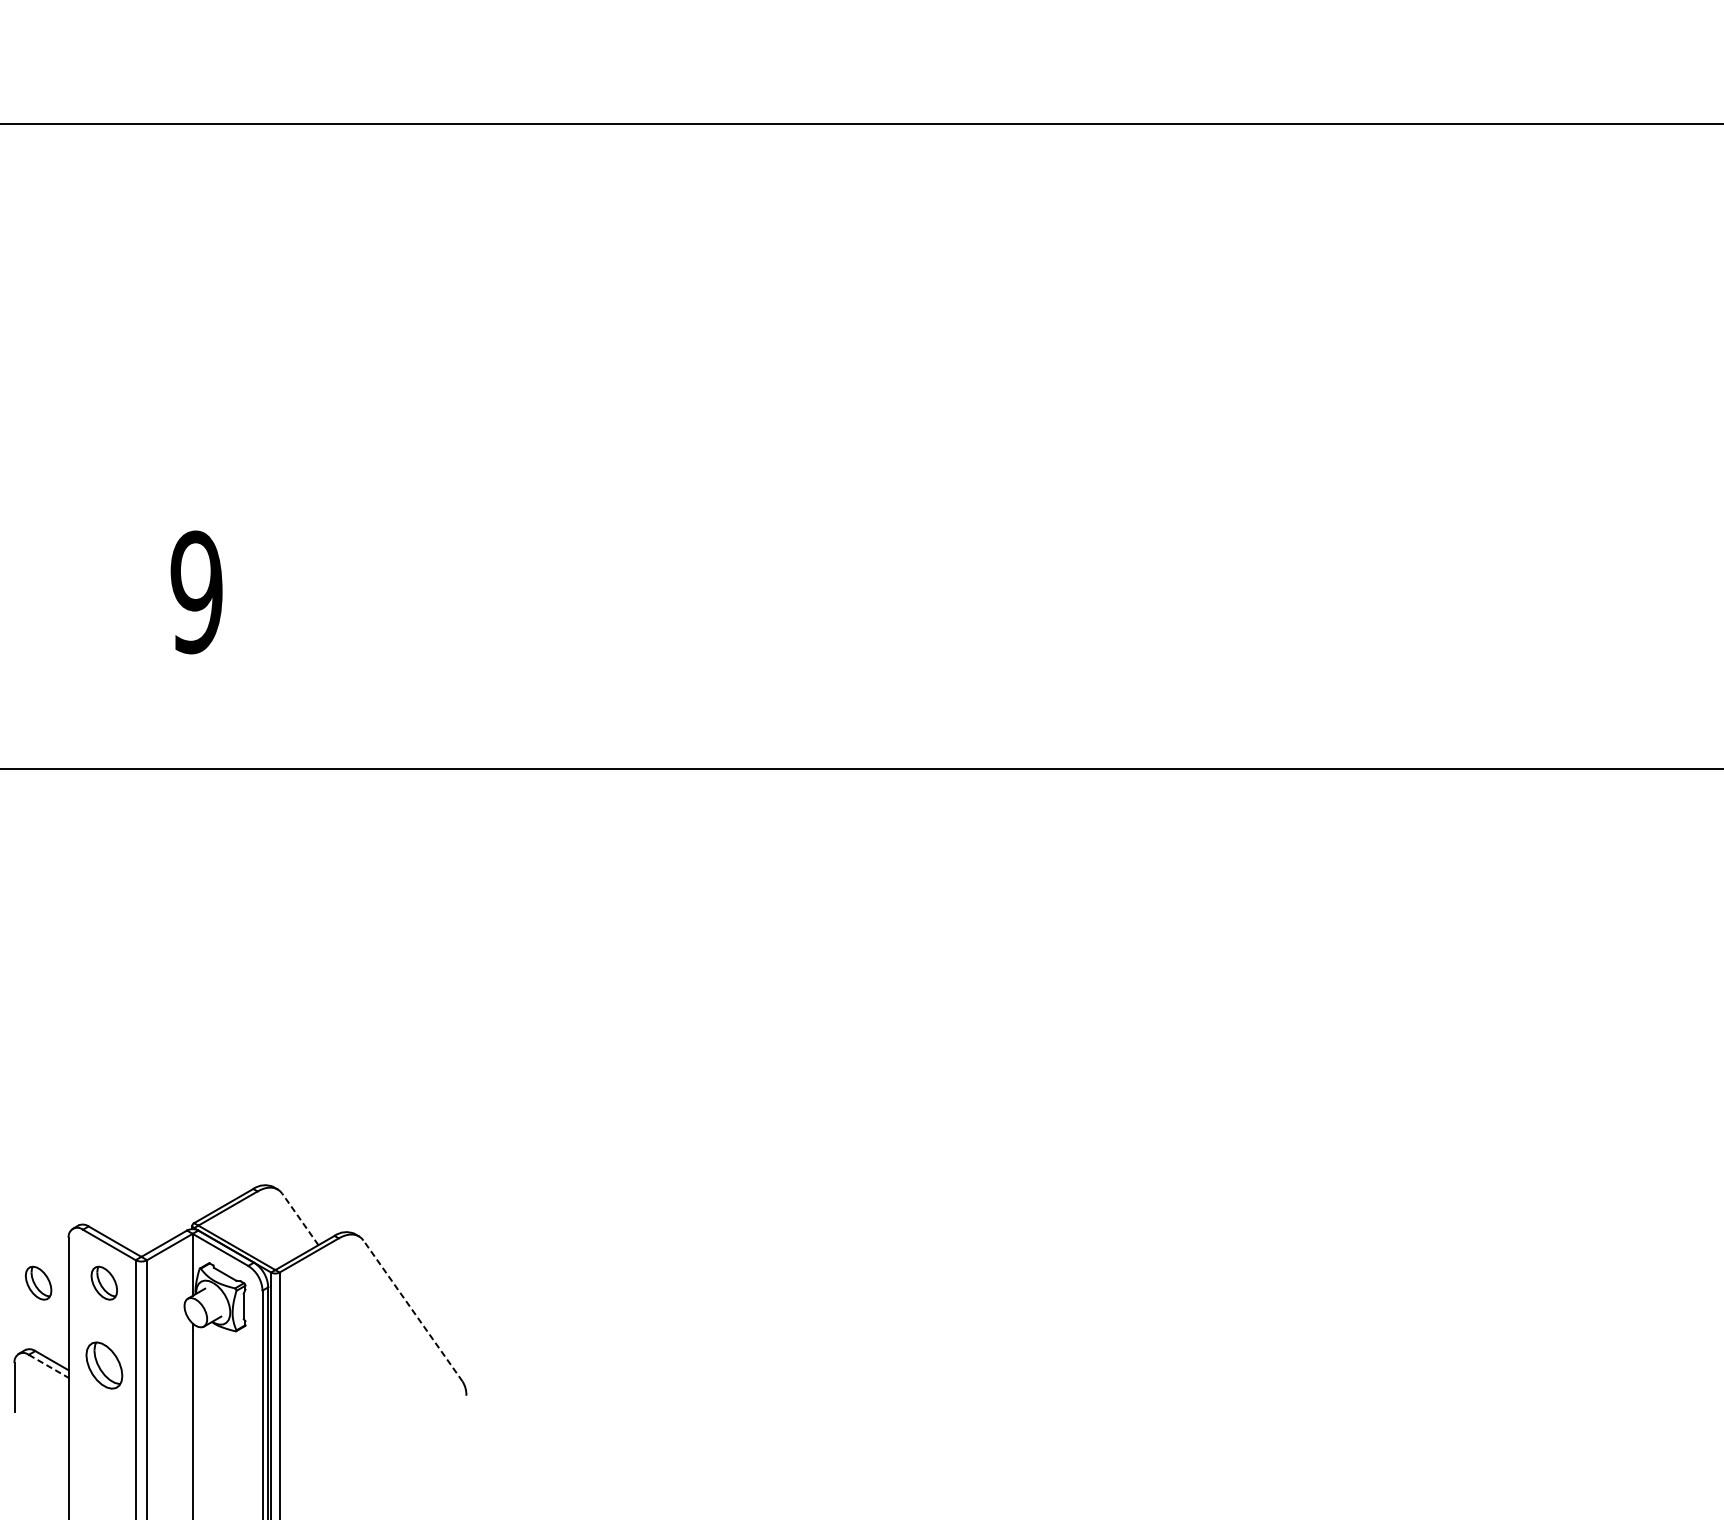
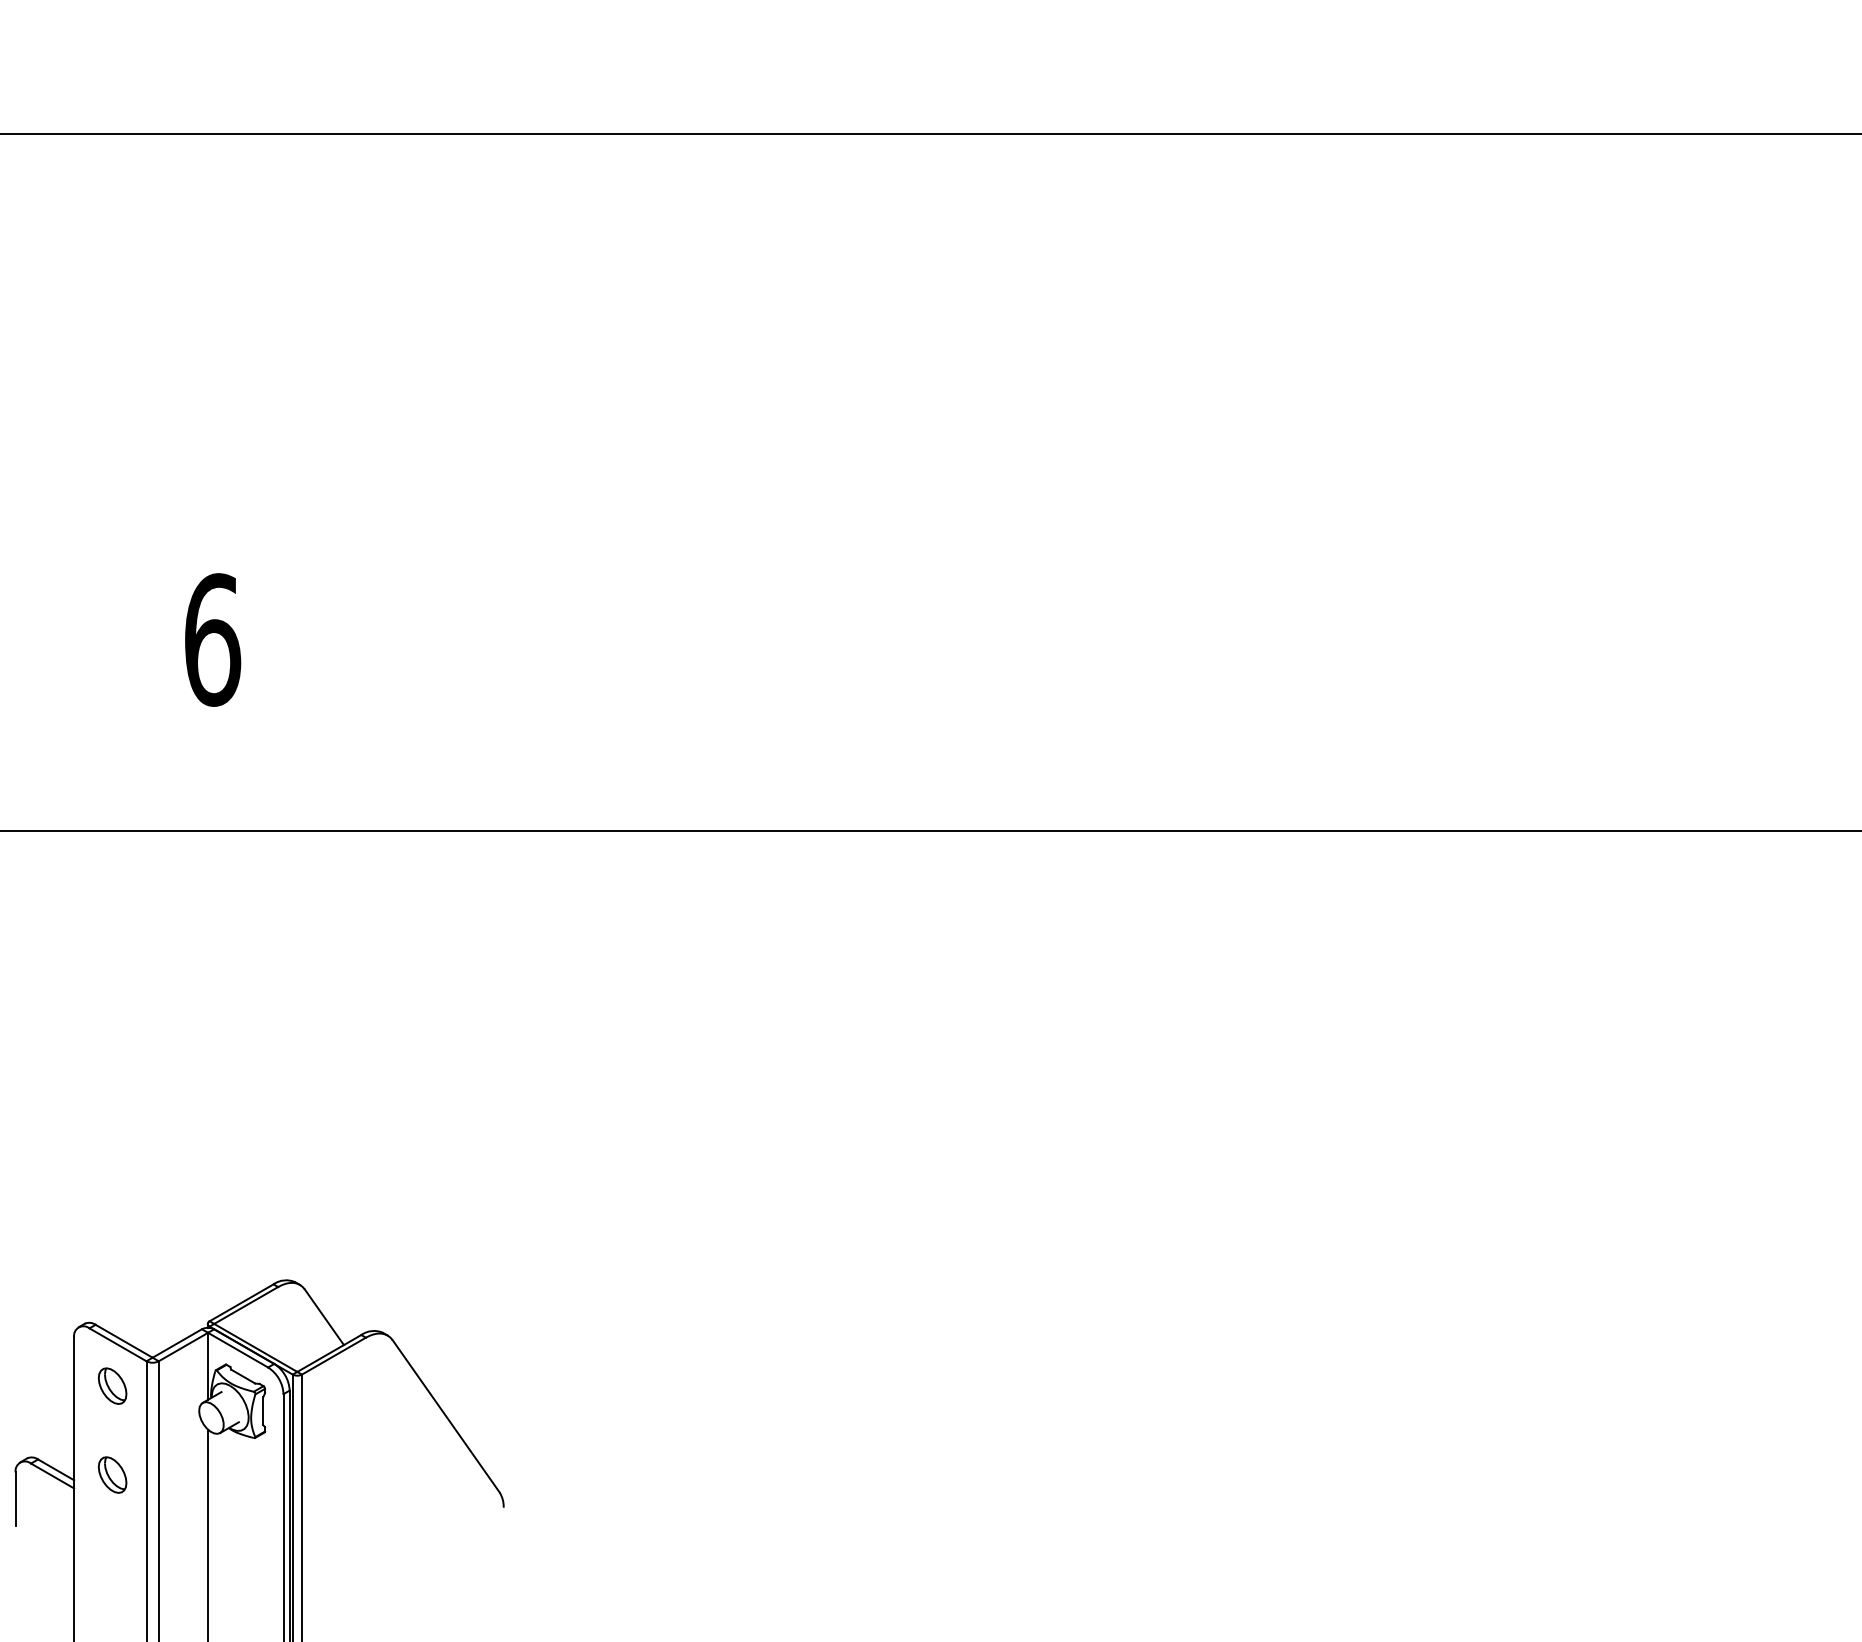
text: (196, 591) -> (212, 639), 9 -> 6
line: (300, 1219) -> (324, 1317), dashed -> solid
part: (38, 1282) -> (41, 1385), removed
line: (412, 1310) -> (445, 1415), dashed -> solid
part: (104, 1365) -> (112, 1474), size x0.71
line: (48, 1366) -> (52, 1476), dashed -> solid

